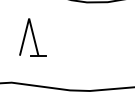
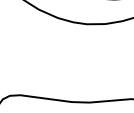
part: (32, 36) -> (38, 54), removed

